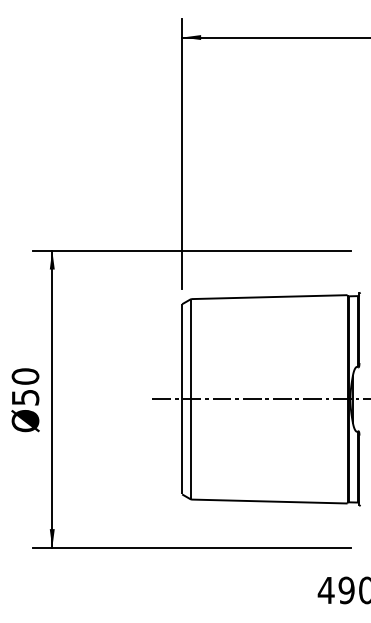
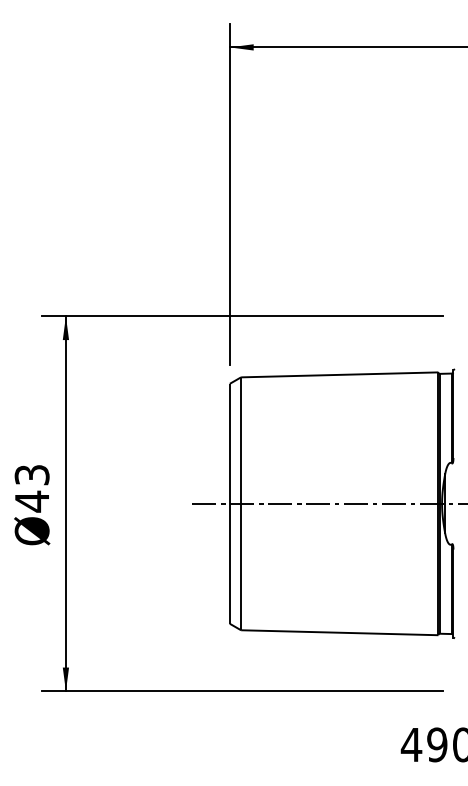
text: (25, 387) -> (32, 488), Ø50 -> Ø43

